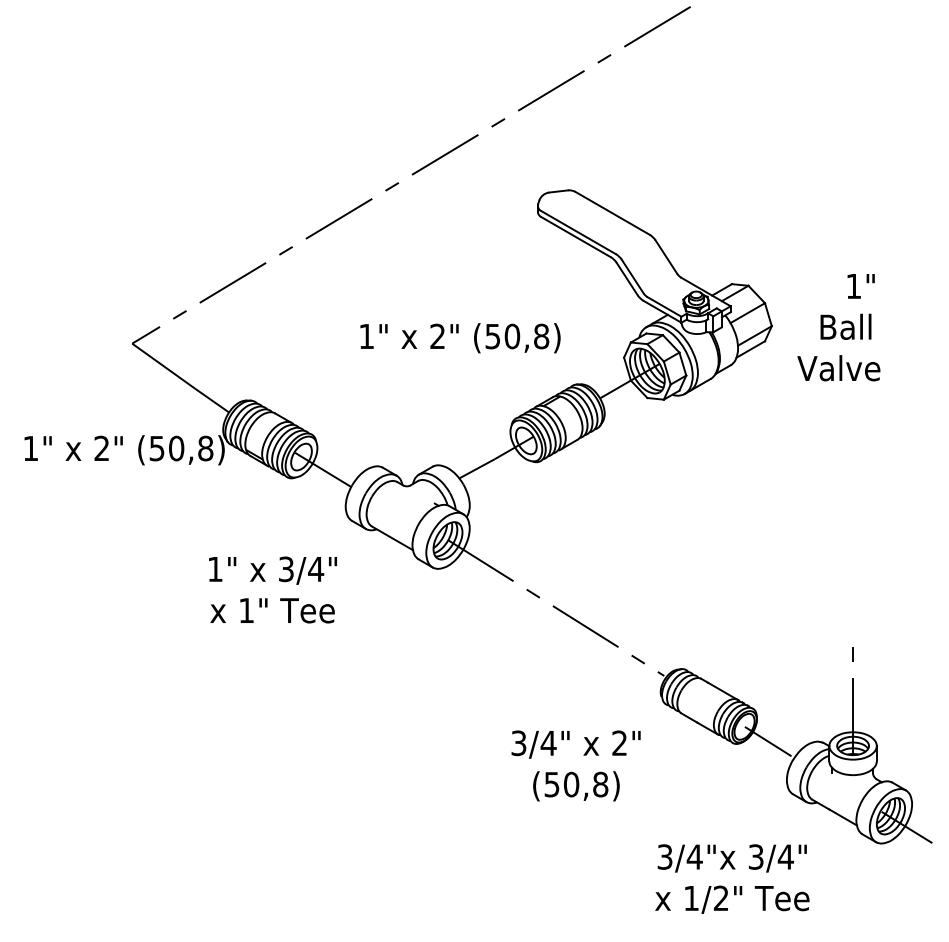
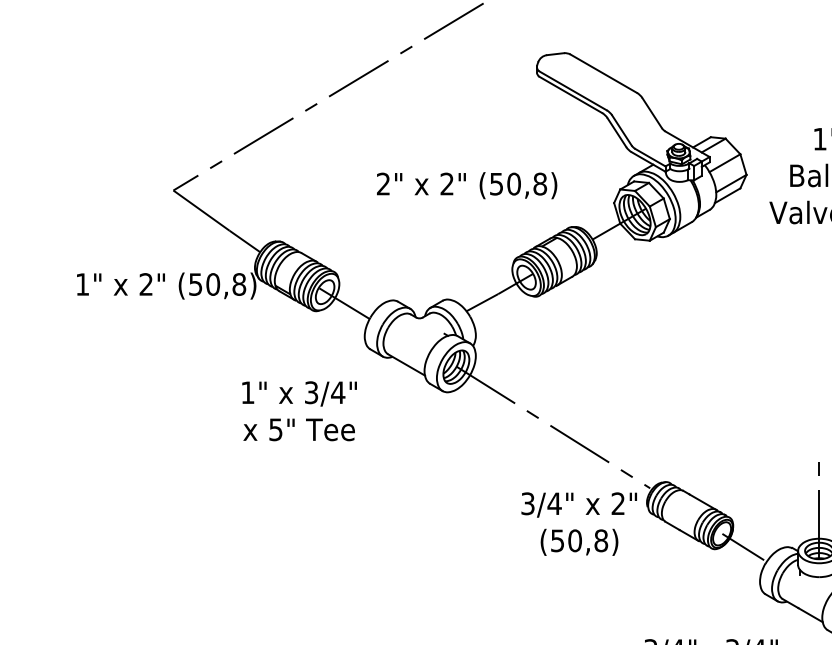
text: (366, 335) -> (383, 183), 1" -> 2"
text: (246, 610) -> (275, 429), 1" -> 5"
text: (575, 765) -> (578, 523), moved

